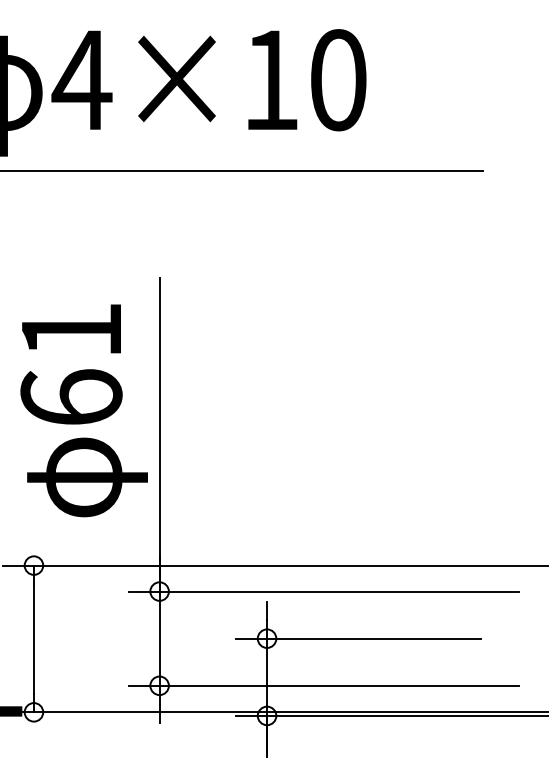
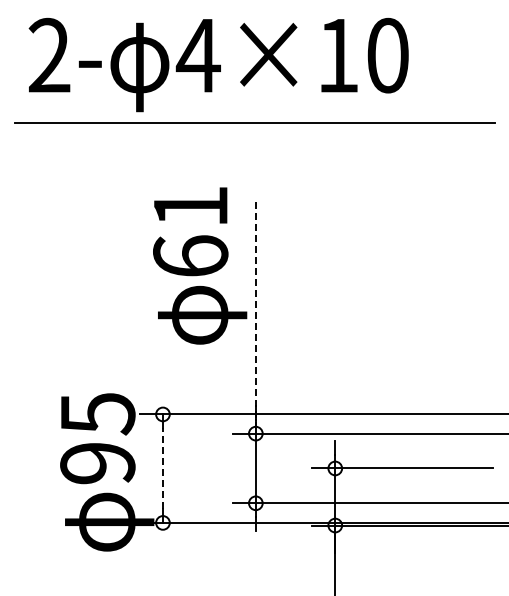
text: (84, 410) -> (200, 265), moved
line: (159, 434) -> (255, 317), solid -> dashed
line: (33, 638) -> (162, 468), solid -> dashed

